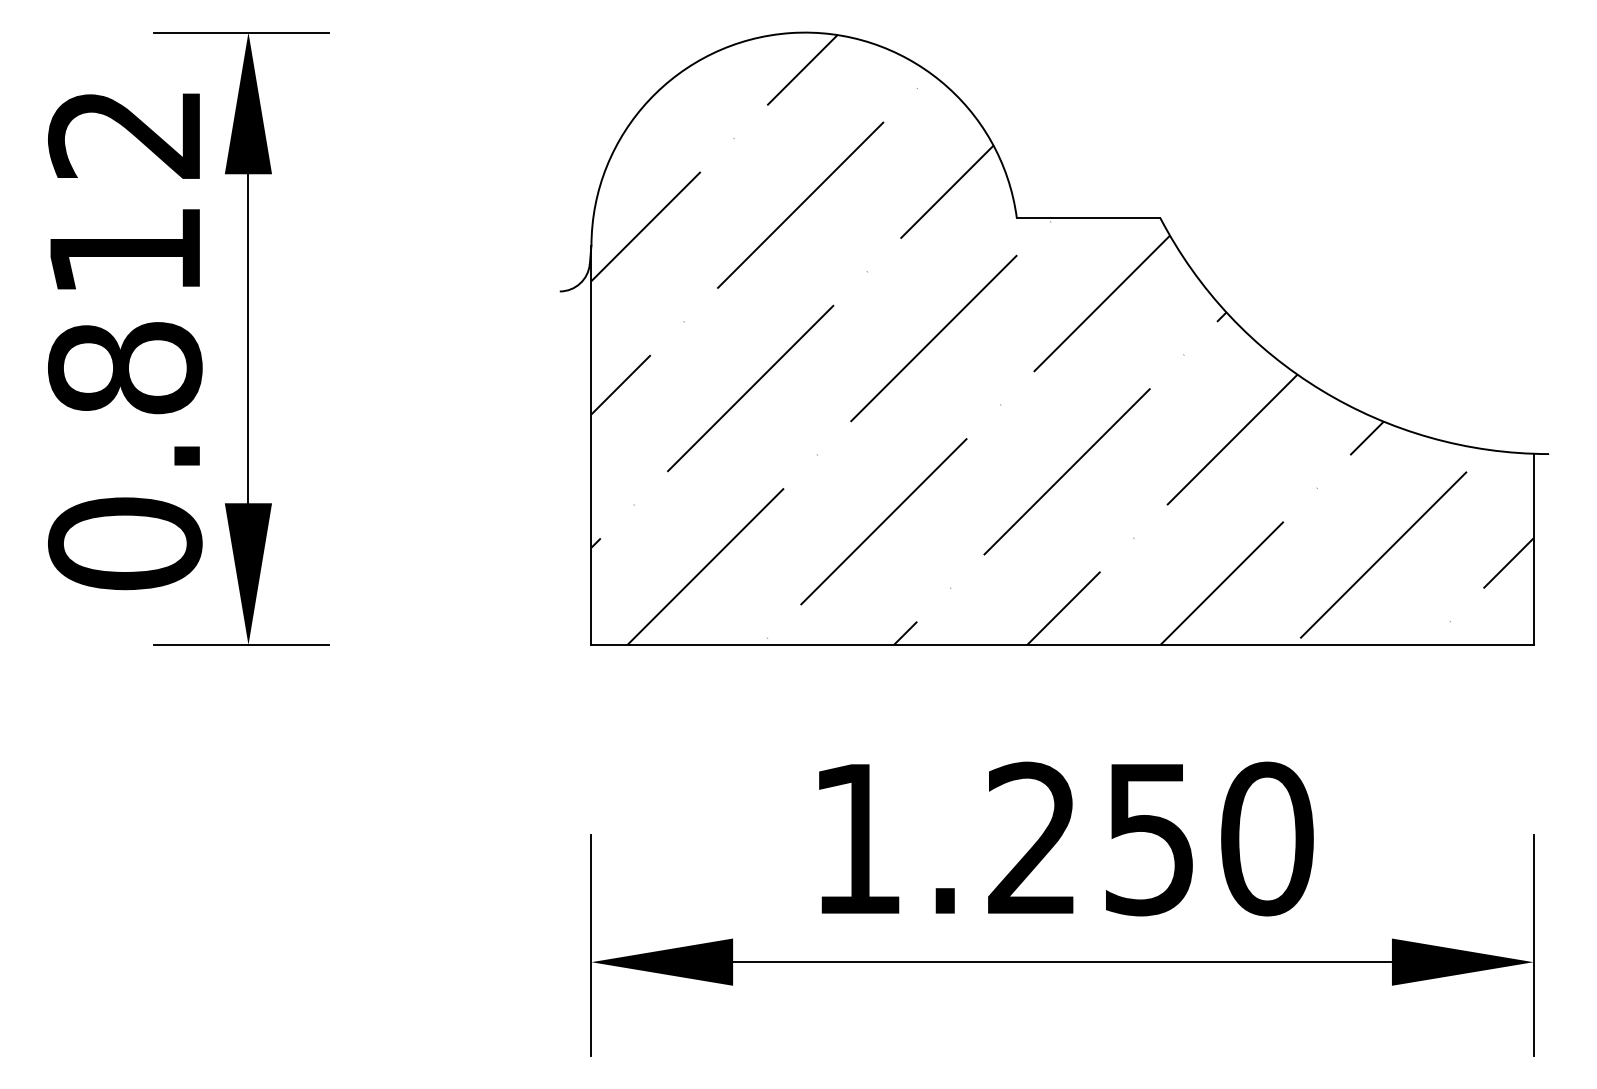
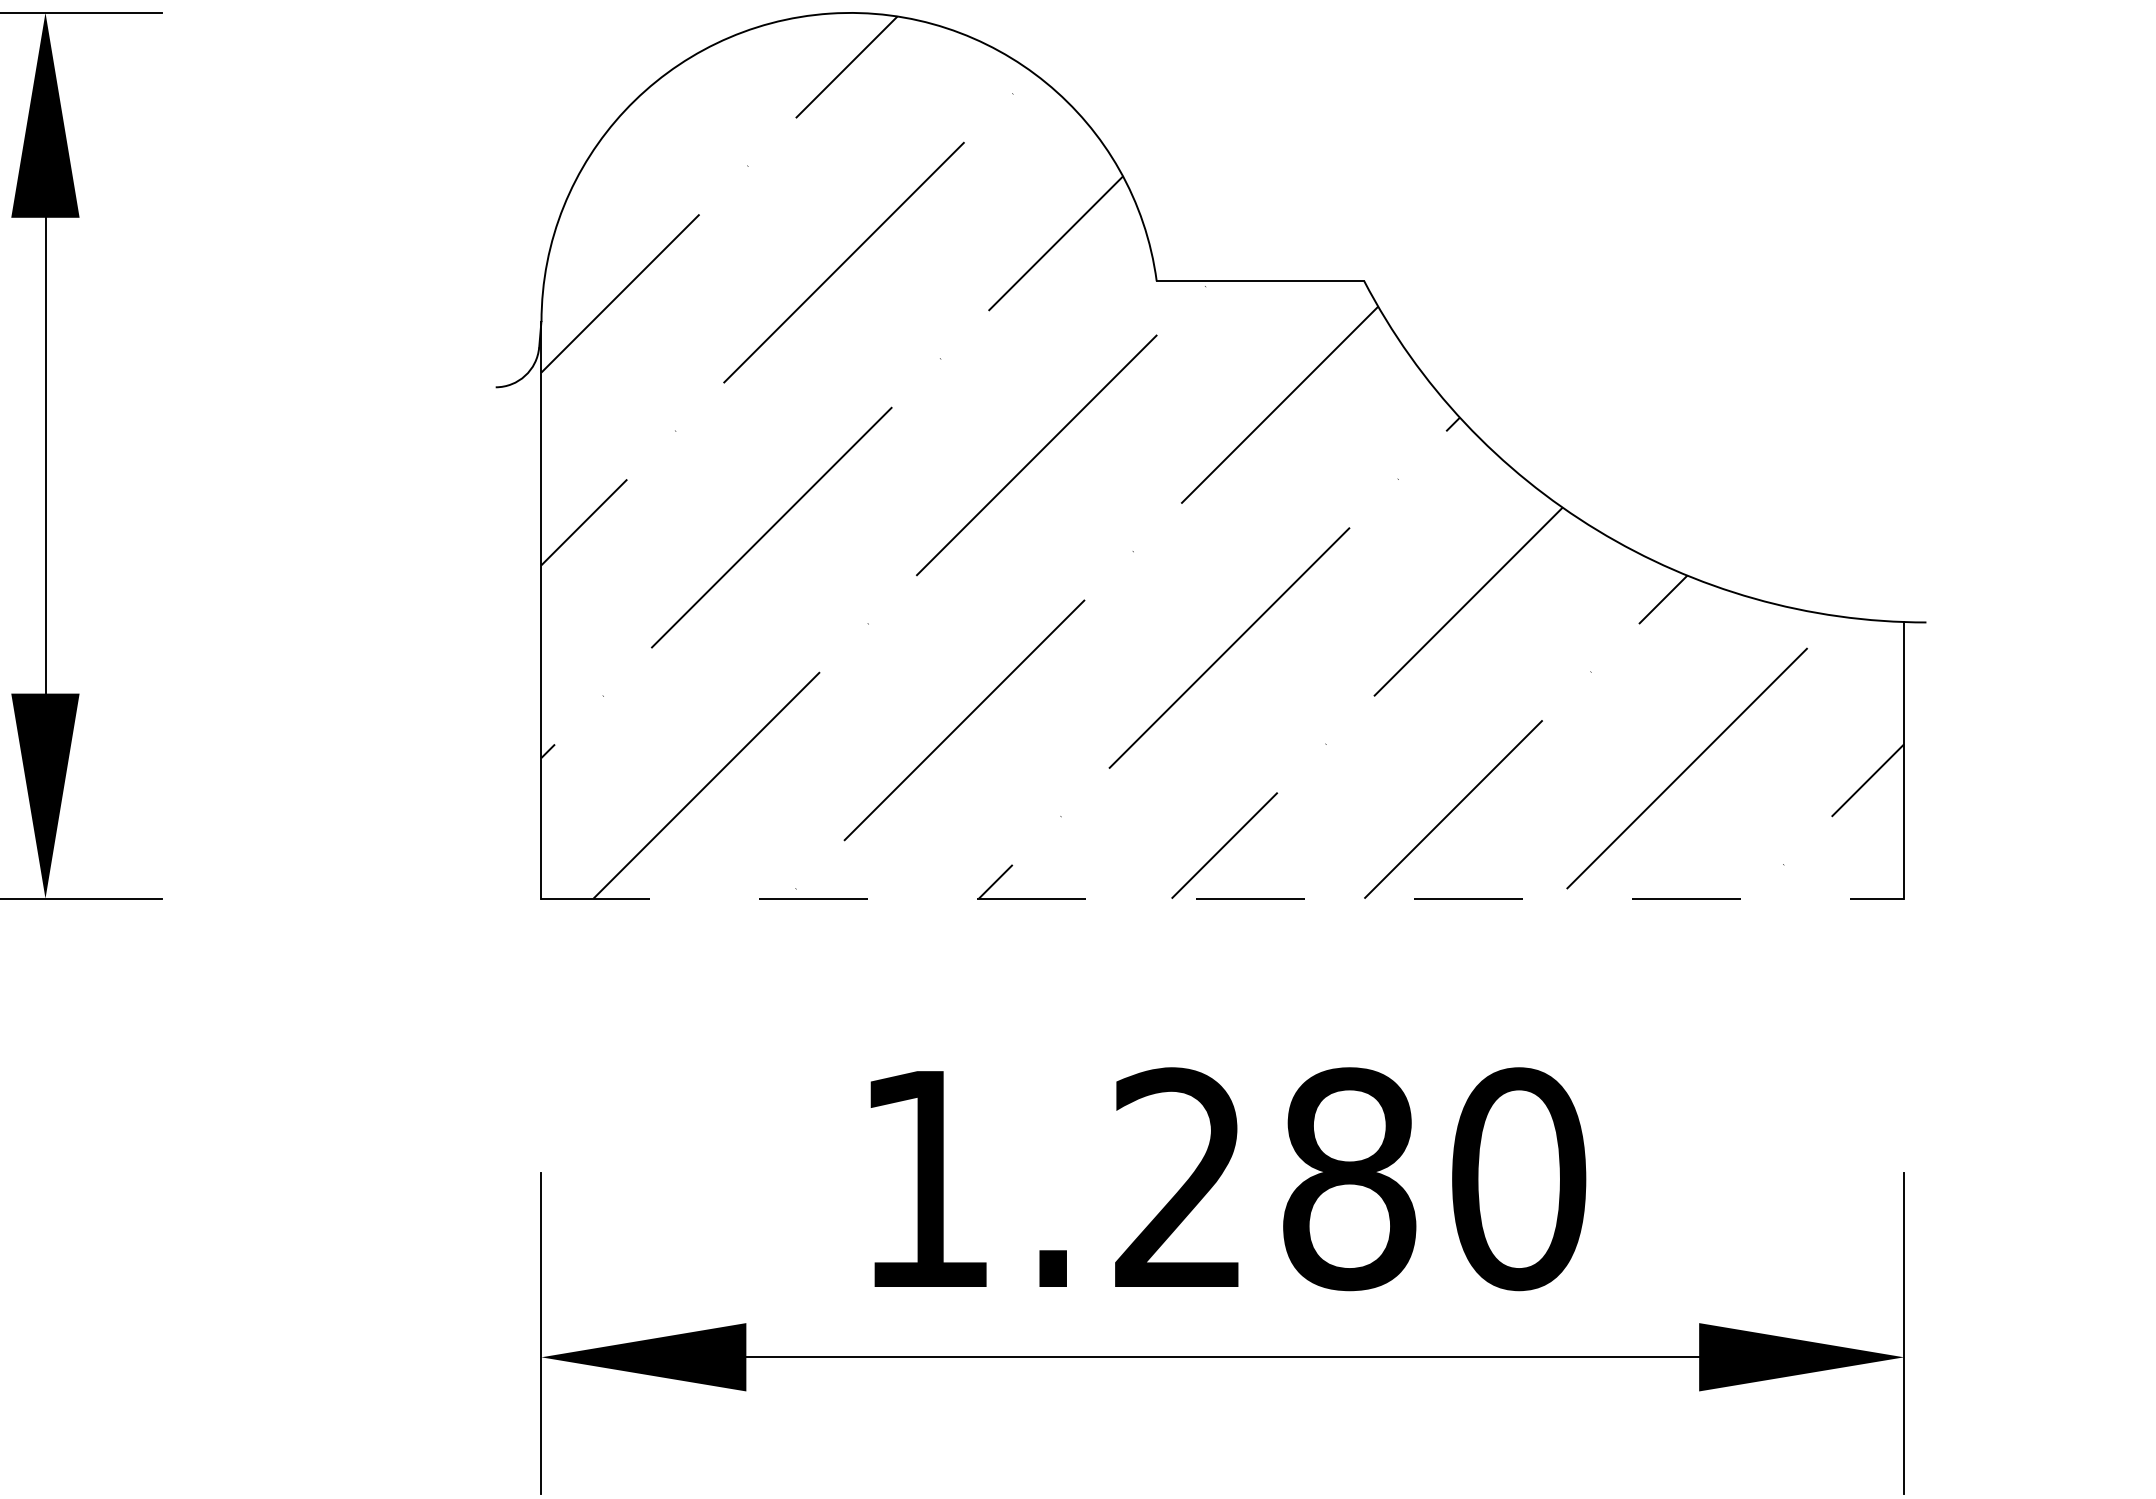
line: (1063, 645) -> (1224, 899), solid -> dashed
text: (1150, 838) -> (1350, 1178), 1.250 -> 1.280

